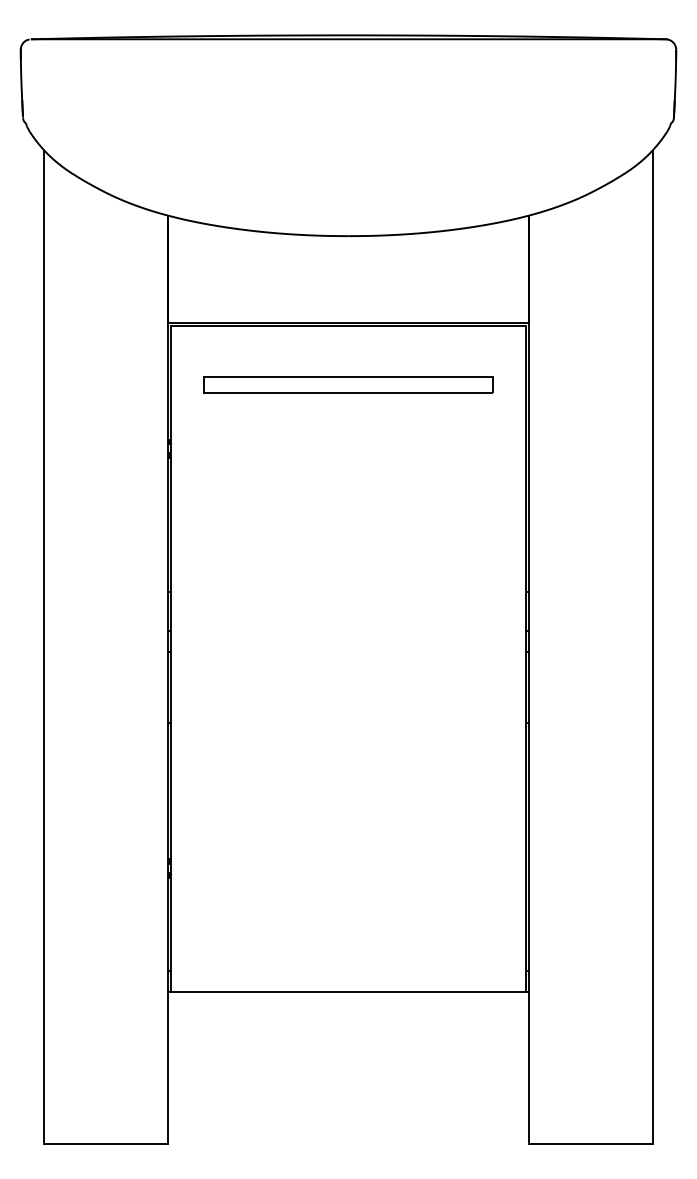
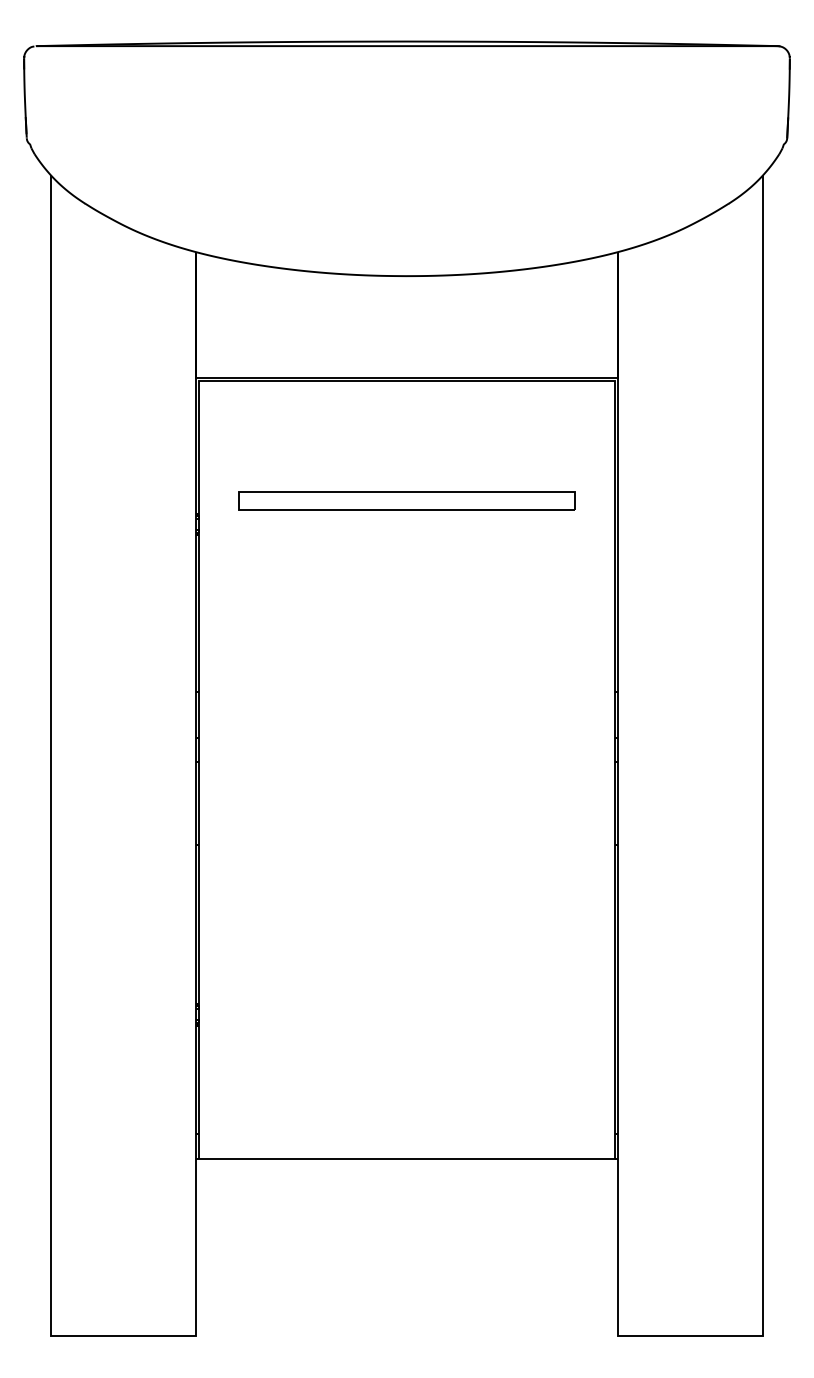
part: (348, 384) -> (407, 500), moved

